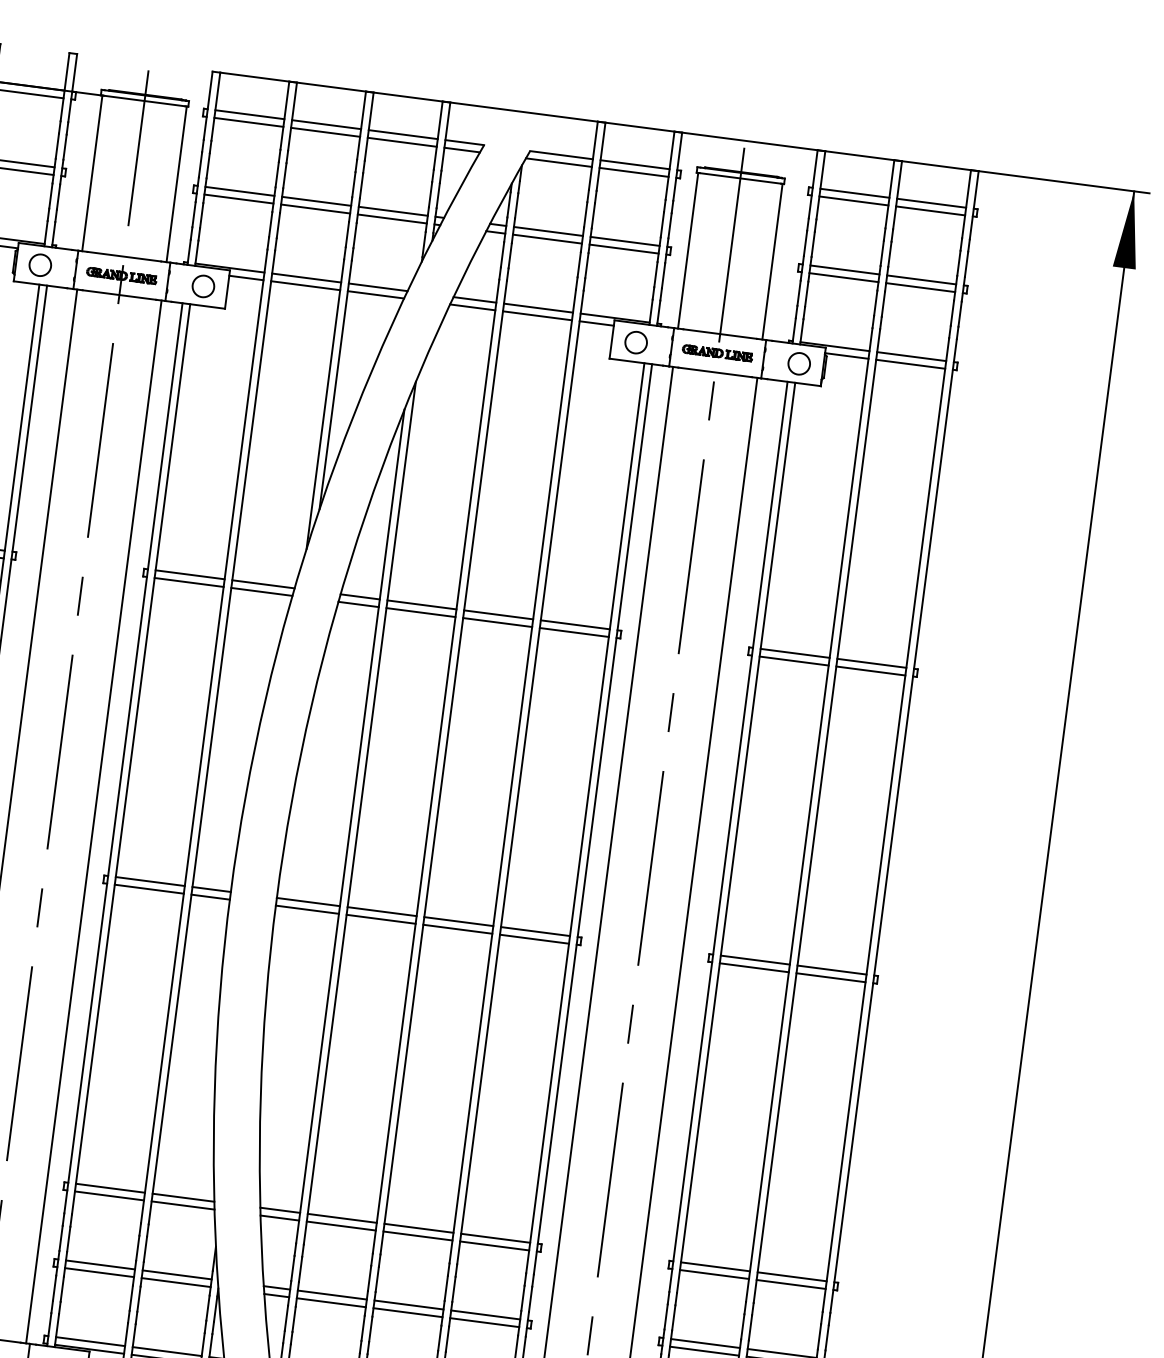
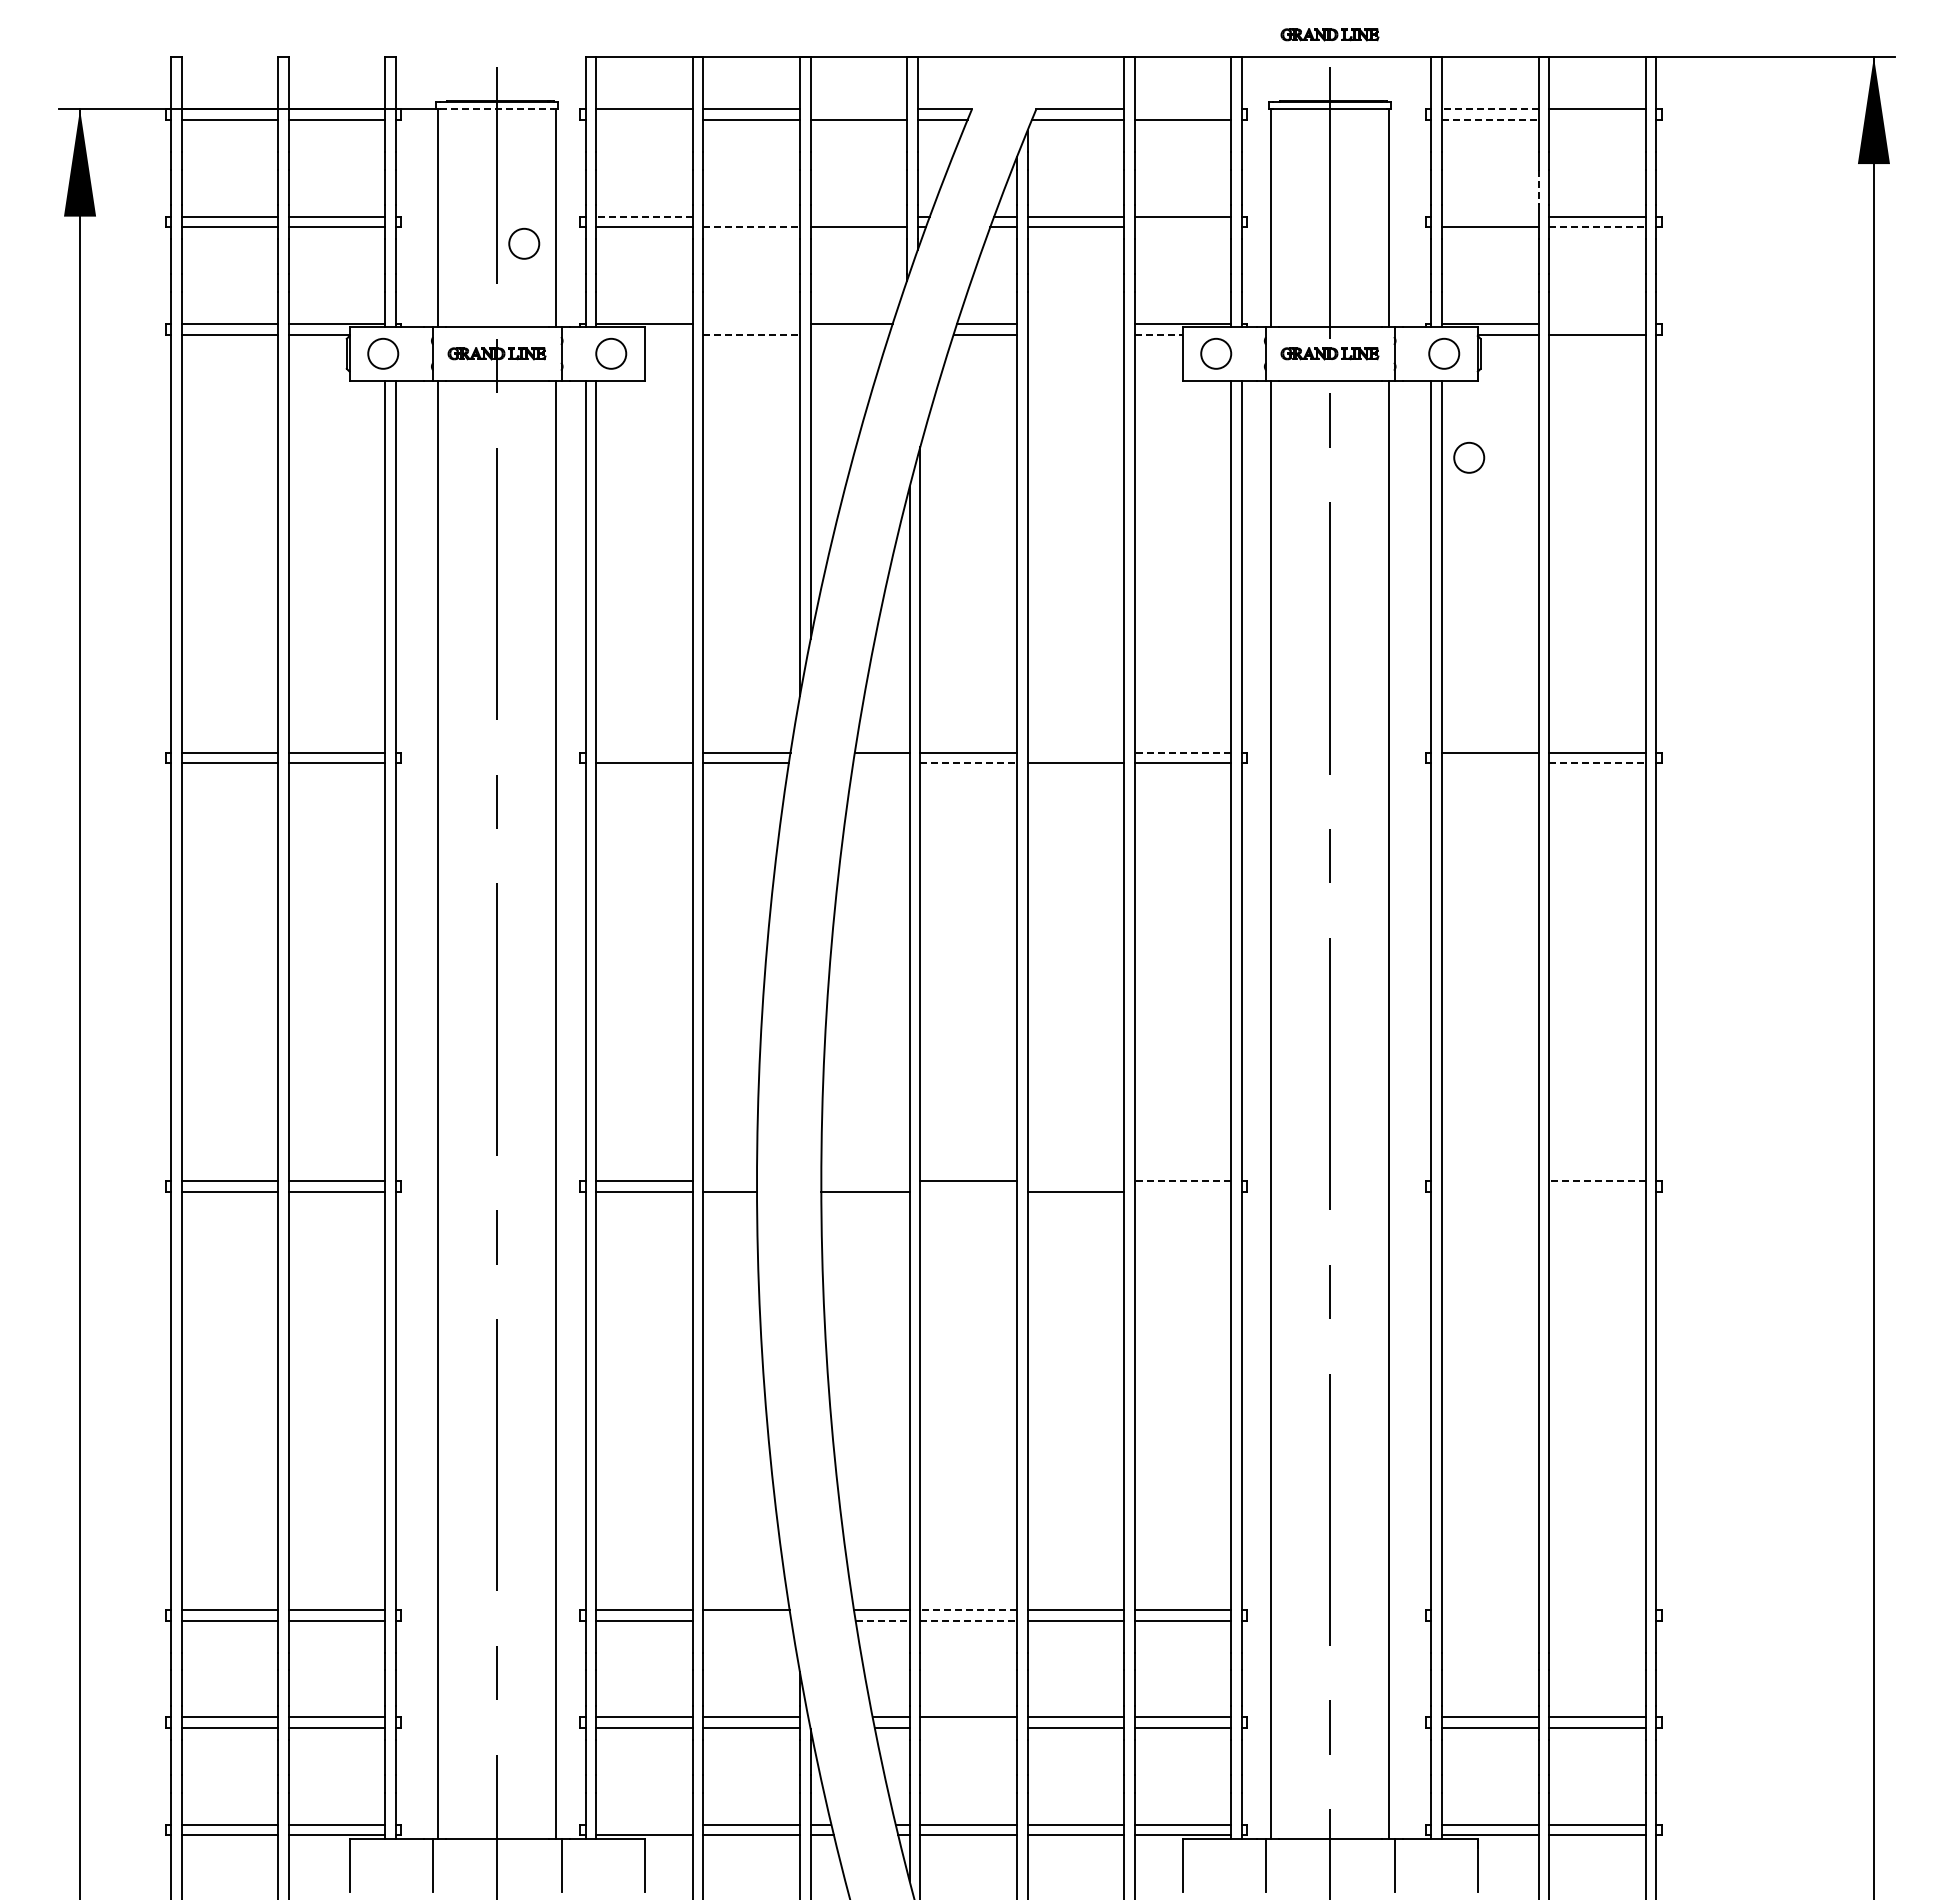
line: (144, 101) -> (497, 109), solid -> dashed
line: (248, 122) -> (644, 120), removed
part: (746, 124) -> (1329, 34), added
line: (402, 134) -> (858, 109), removed
line: (634, 164) -> (1182, 109), removed
line: (239, 191) -> (643, 216), solid -> dashed
line: (854, 193) -> (1489, 109), solid -> dashed
circle: (151, 199) -> (524, 243), added
line: (316, 201) -> (751, 216), removed
line: (854, 201) -> (1490, 120), solid -> dashed
line: (316, 209) -> (752, 227), solid -> dashed
line: (393, 211) -> (858, 216), removed
line: (930, 211) -> (1597, 120), removed
line: (623, 249) -> (1182, 227), removed
line: (882, 253) -> (1538, 187), solid -> dashed
line: (845, 269) -> (1490, 216), removed
line: (246, 277) -> (668, 334), removed
line: (306, 277) -> (751, 323), removed
line: (306, 285) -> (752, 334), solid -> dashed
line: (921, 287) -> (1598, 227), solid -> dashed
line: (375, 294) -> (849, 334), removed
line: (538, 307) -> (1075, 323), removed
line: (537, 315) -> (1075, 334), removed
line: (596, 323) -> (1158, 334), solid -> dashed
line: (911, 356) -> (1597, 323), removed
circle: (807, 440) -> (1469, 457), added
line: (190, 574) -> (644, 752), removed
line: (358, 604) -> (881, 763), removed
line: (421, 612) -> (969, 763), solid -> dashed
line: (498, 614) -> (1075, 752), removed
line: (575, 624) -> (1182, 752), solid -> dashed
line: (794, 661) -> (1490, 763), removed
line: (871, 671) -> (1598, 763), solid -> dashed
line: (211, 889) -> (730, 1181), removed
line: (308, 902) -> (865, 1181), removed
line: (381, 919) -> (968, 1192), removed
line: (458, 921) -> (1075, 1181), removed
line: (535, 931) -> (1182, 1181), solid -> dashed
line: (534, 939) -> (1182, 1192), removed
line: (755, 960) -> (1490, 1181), removed
line: (754, 968) -> (1490, 1192), removed
line: (832, 970) -> (1597, 1181), solid -> dashed
line: (830, 977) -> (1597, 1192), removed
line: (183, 1205) -> (747, 1620), removed
line: (279, 1217) -> (882, 1620), solid -> dashed
line: (342, 1218) -> (968, 1610), solid -> dashed
line: (342, 1225) -> (969, 1620), solid -> dashed
line: (715, 1267) -> (1490, 1610), removed
line: (714, 1274) -> (1490, 1620), removed
line: (792, 1276) -> (1597, 1610), removed
line: (791, 1284) -> (1597, 1620), removed
line: (331, 1302) -> (968, 1728), removed
line: (90, 1341) -> (644, 1824), removed

